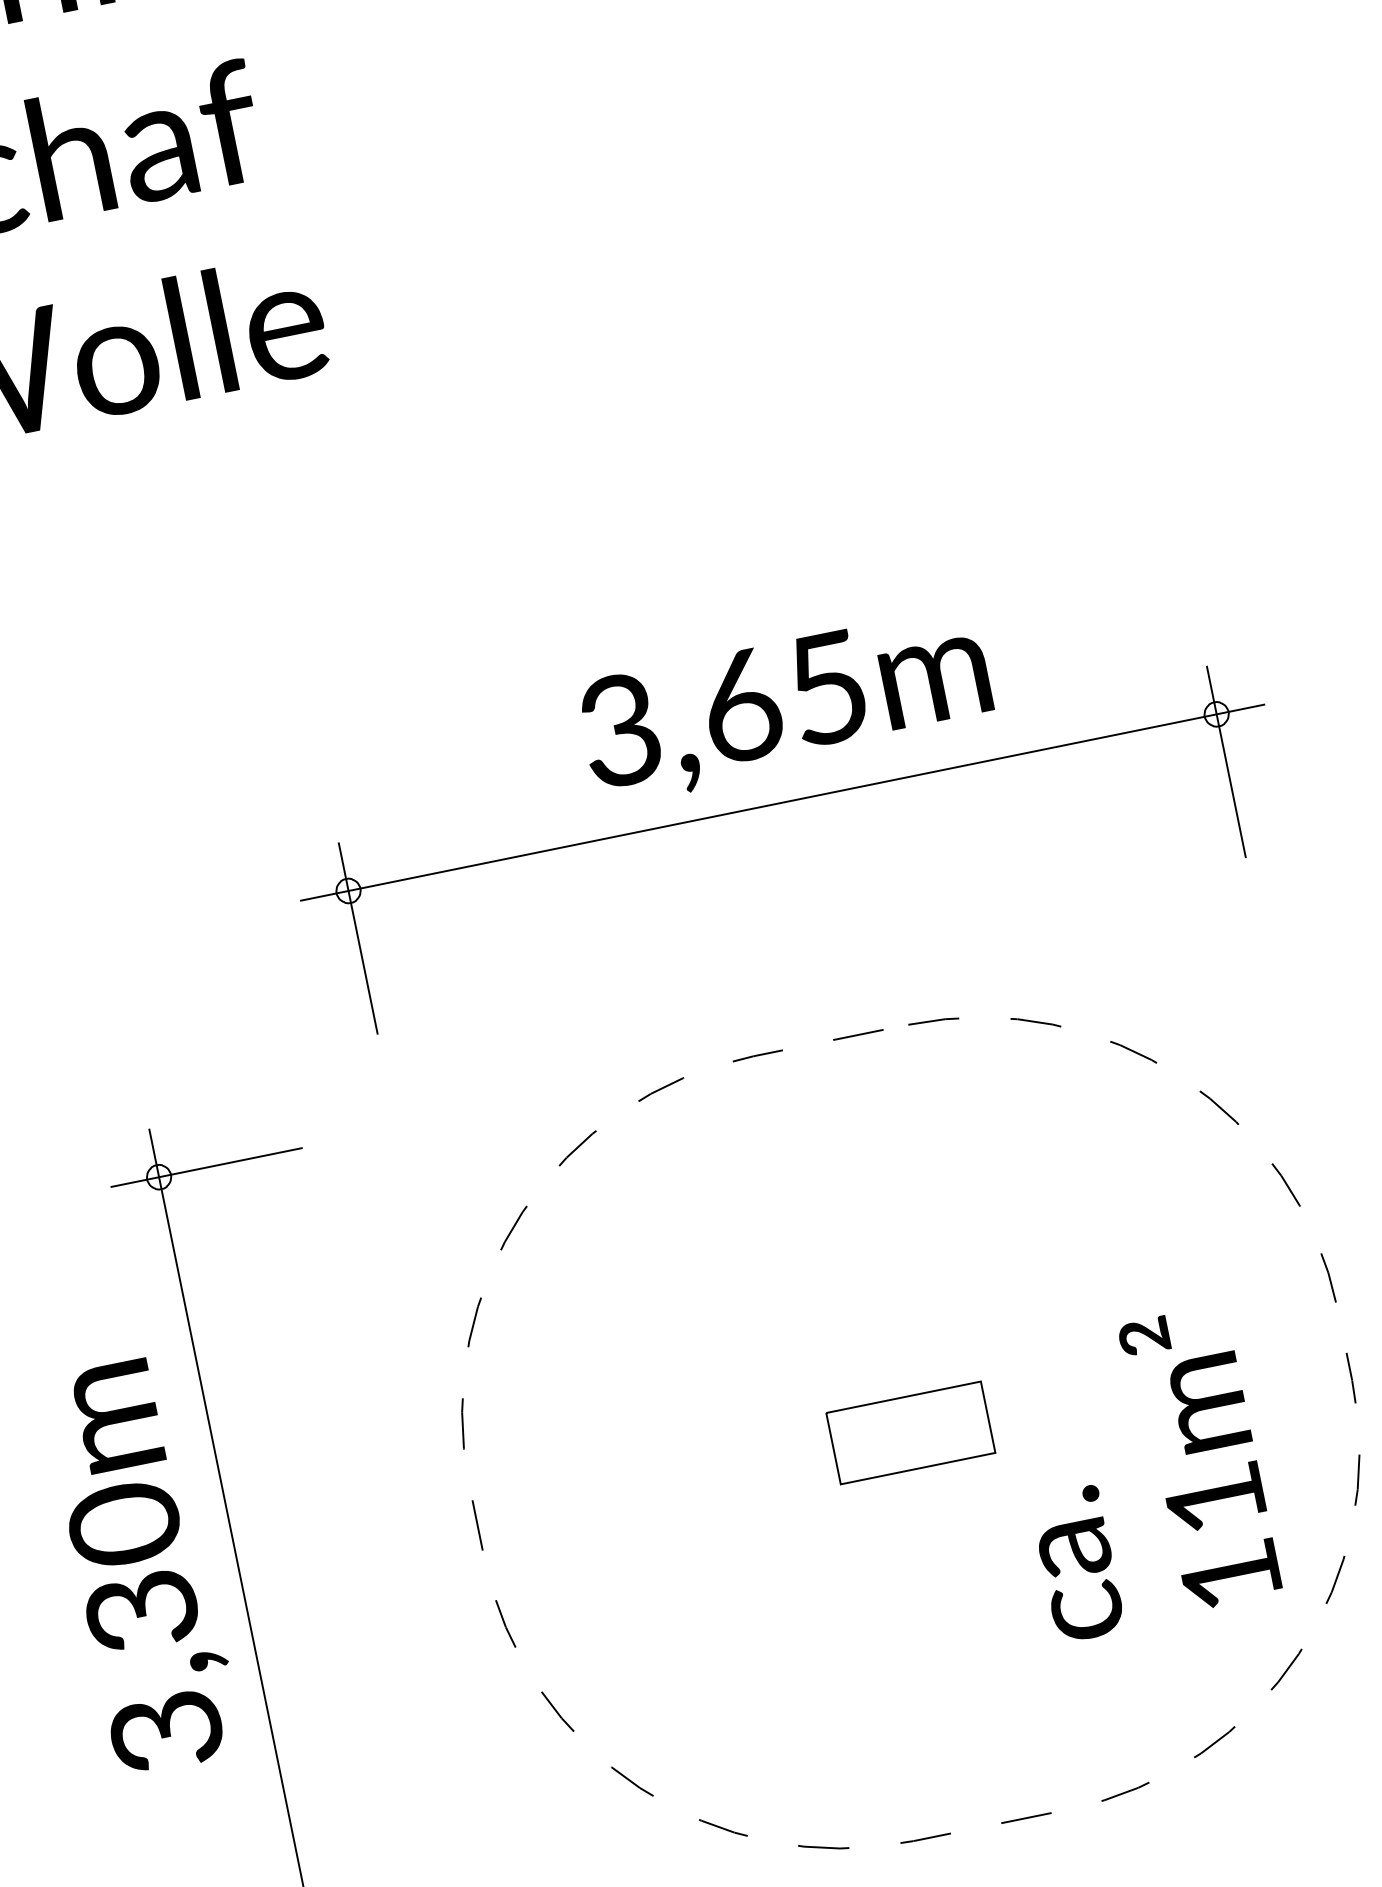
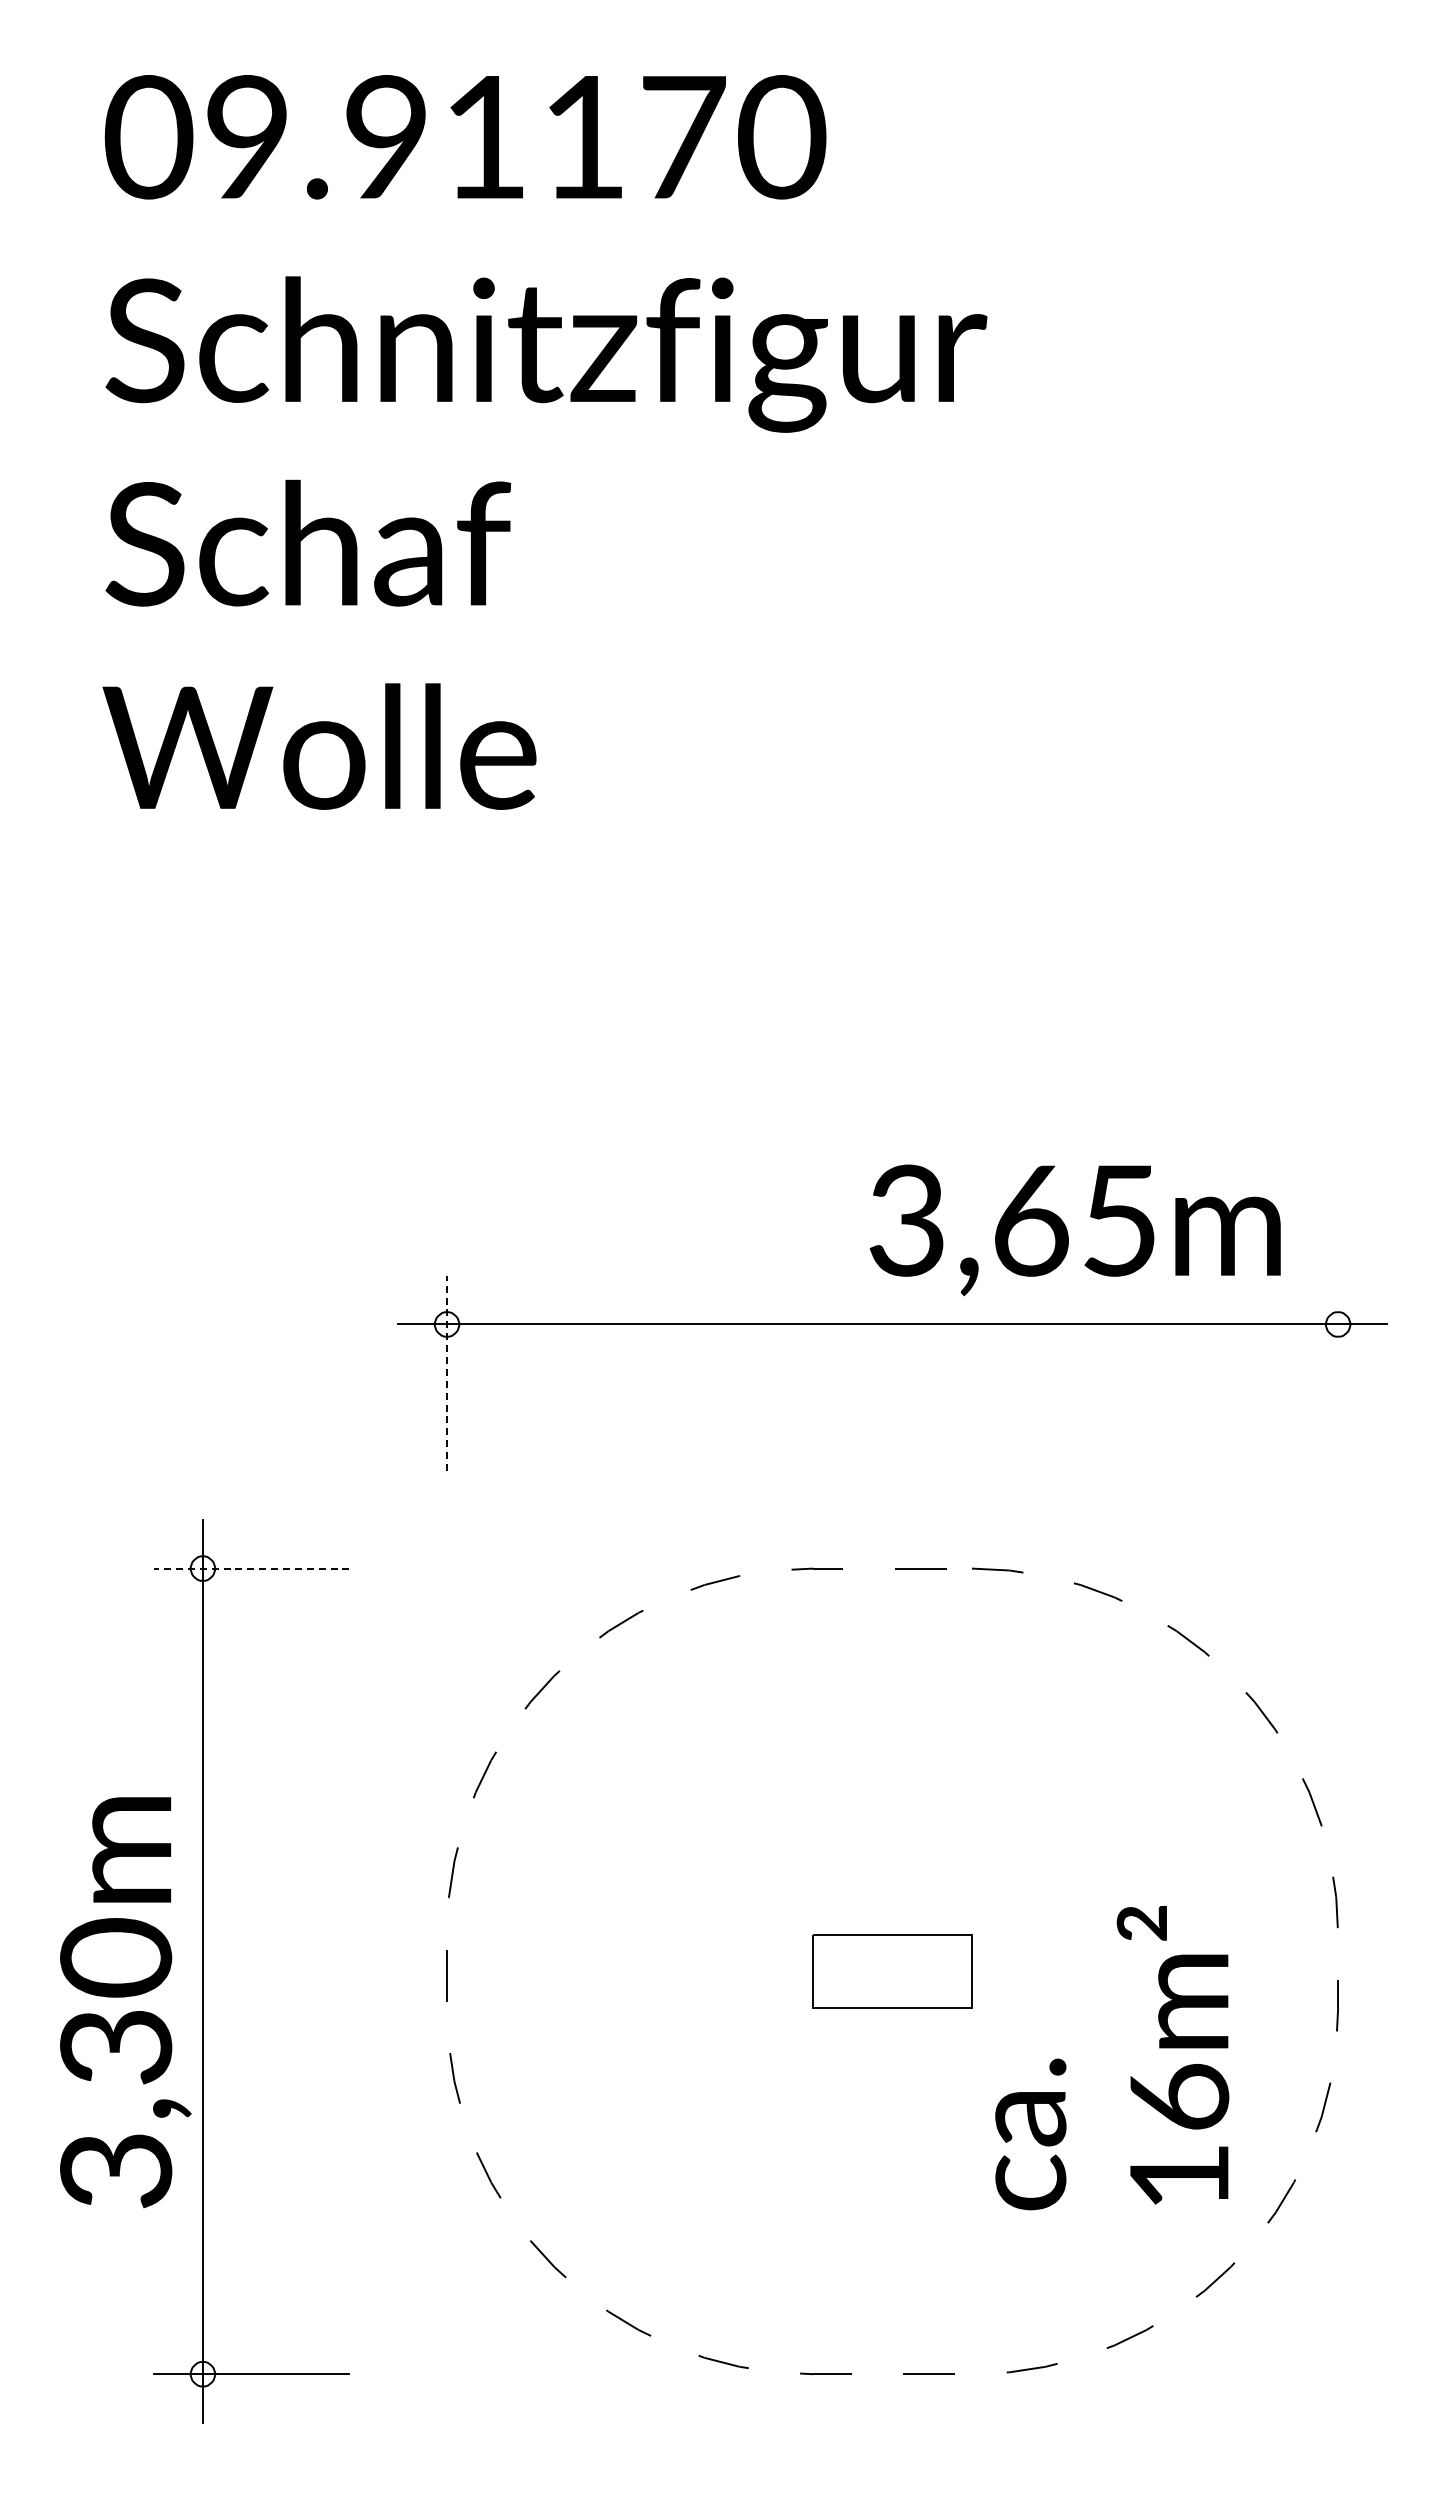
text: (785, 706) -> (1074, 1230), moved
line: (1226, 761) -> (1338, 1372), removed
line: (358, 938) -> (447, 1373), solid -> dashed
line: (206, 1167) -> (251, 1568), solid -> dashed
text: (1215, 1497) -> (1179, 2096), 11m² -> 16m²
text: (142, 1566) -> (125, 2002), moved

